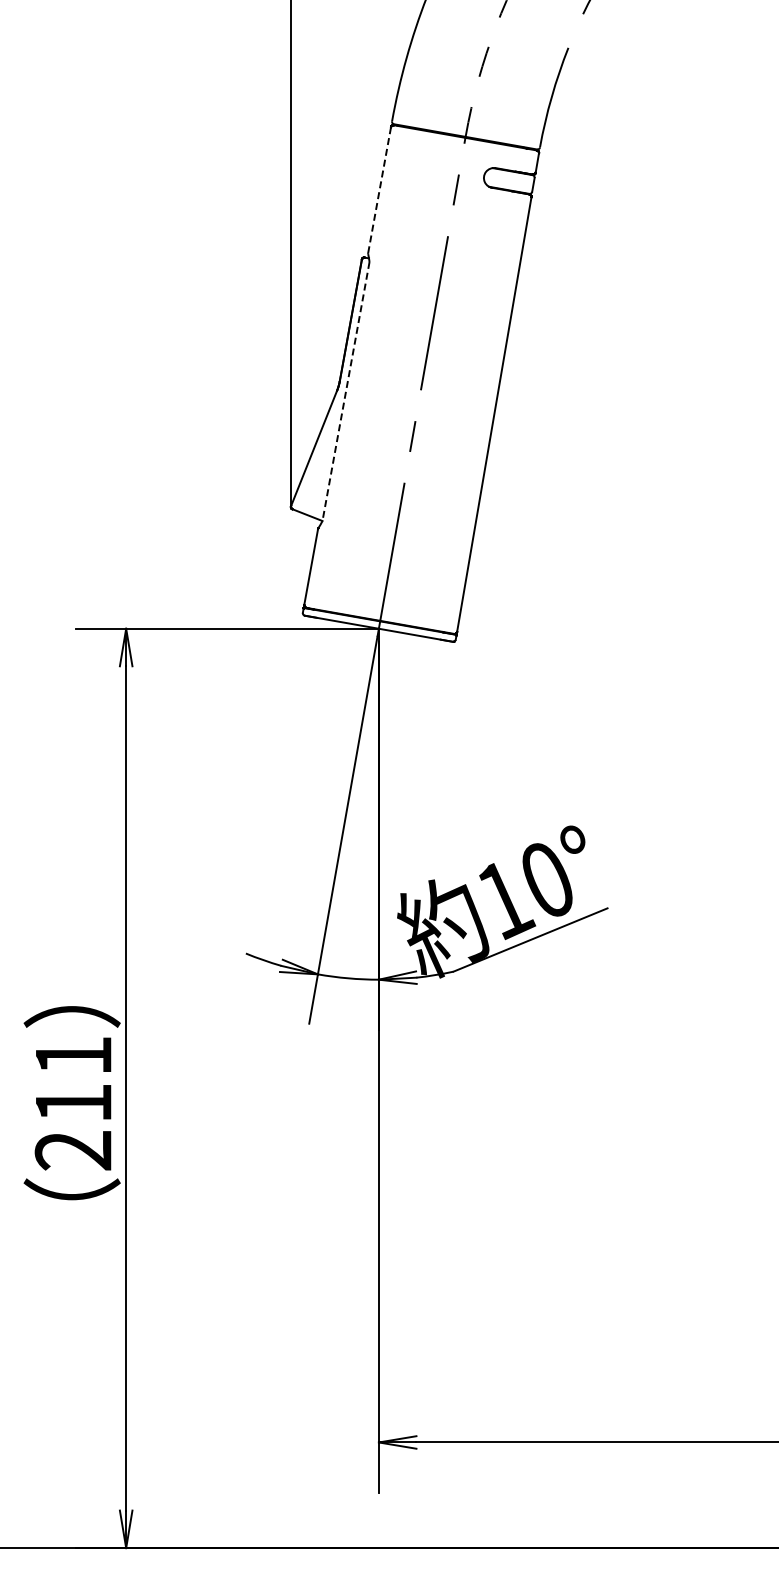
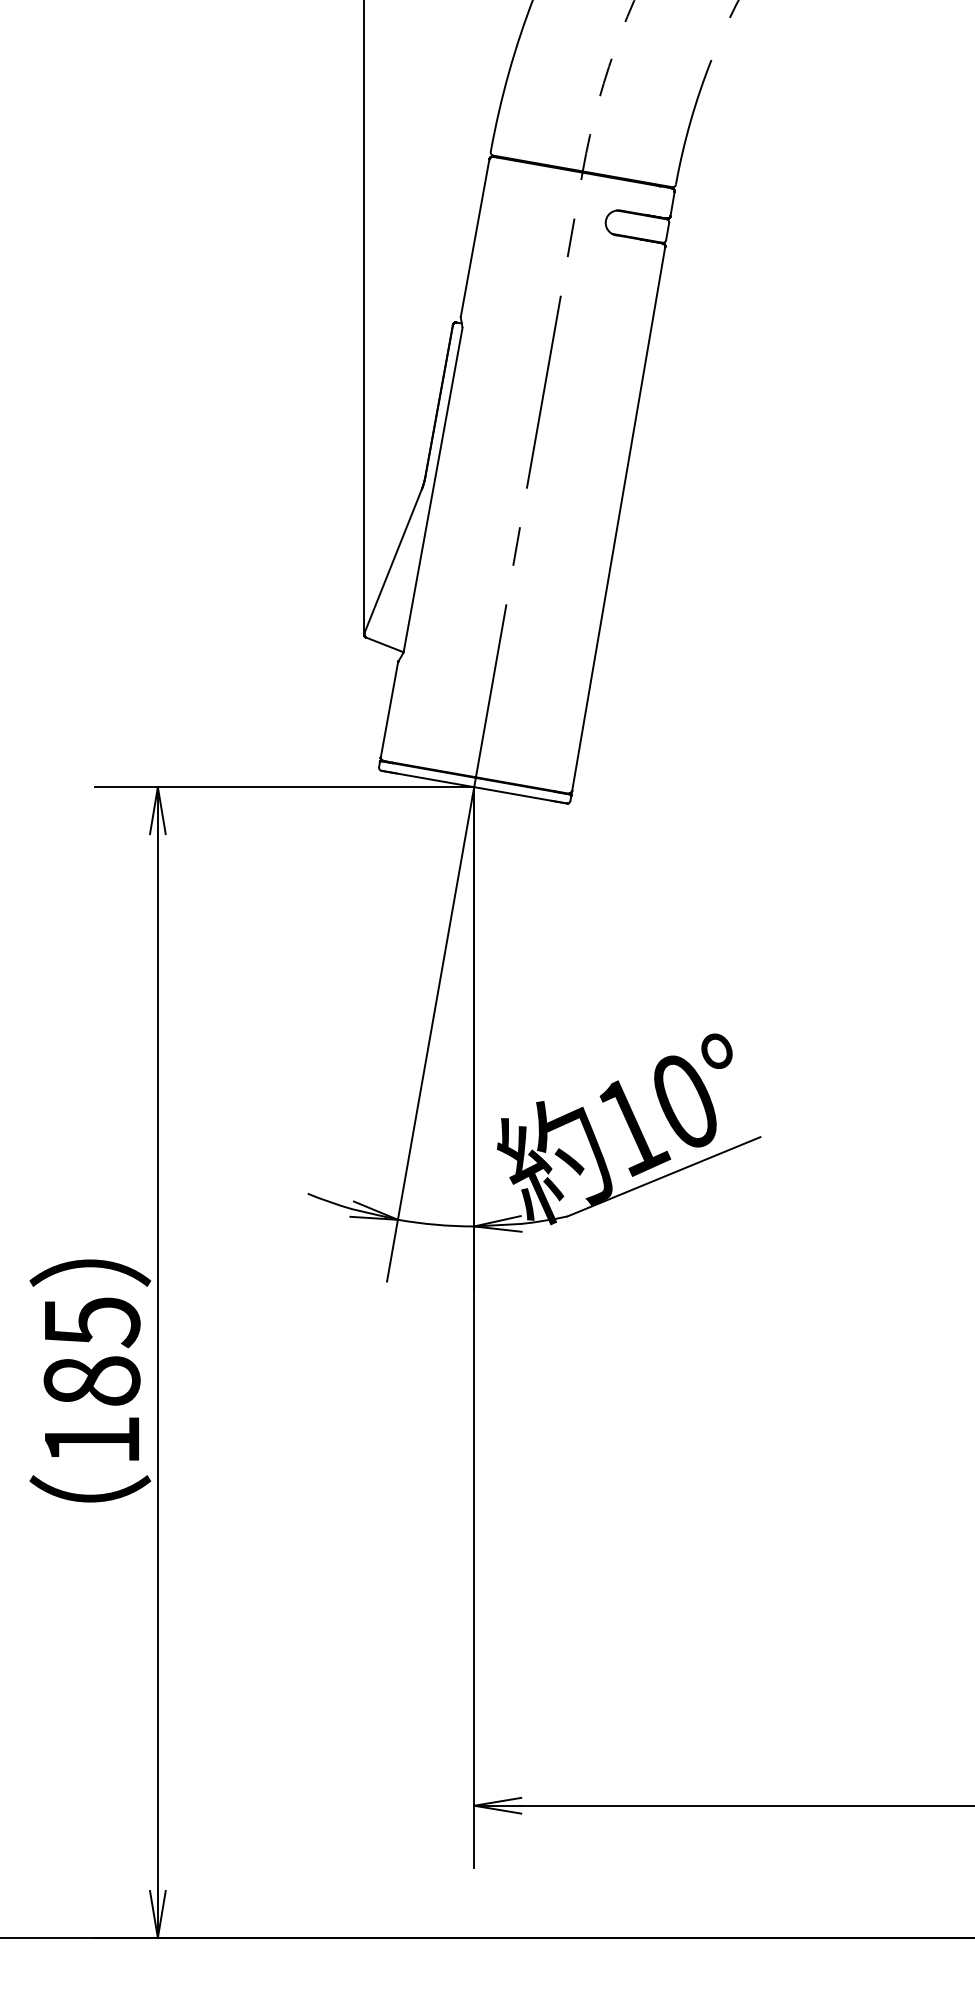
line: (379, 190) -> (474, 238), dashed -> solid
line: (346, 391) -> (433, 490), dashed -> solid
text: (73, 1103) -> (91, 1381), 211 -> 185

